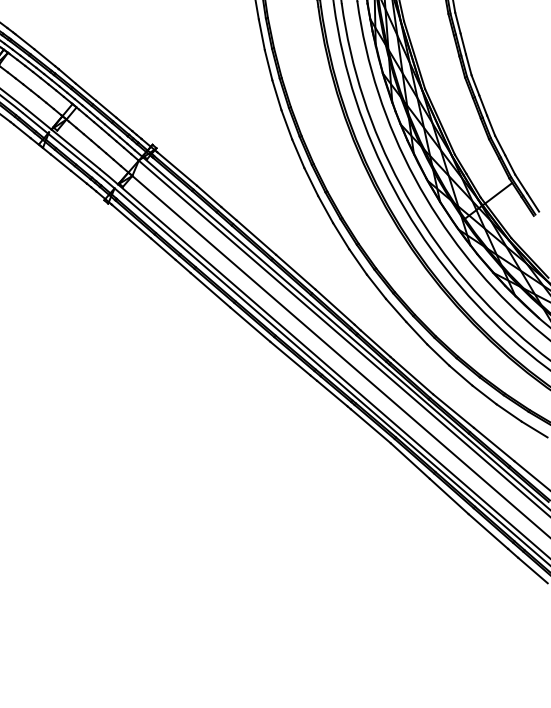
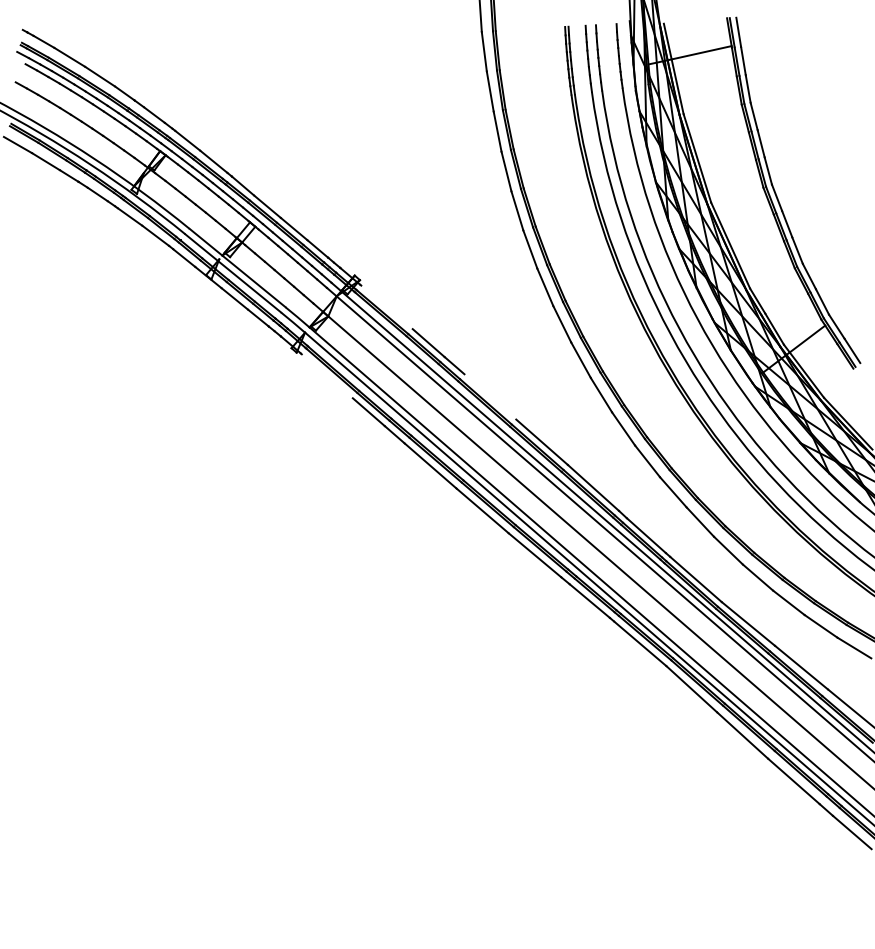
line: (176, 169) -> (386, 307), removed
line: (131, 221) -> (326, 376), removed
line: (256, 237) -> (490, 396), removed

